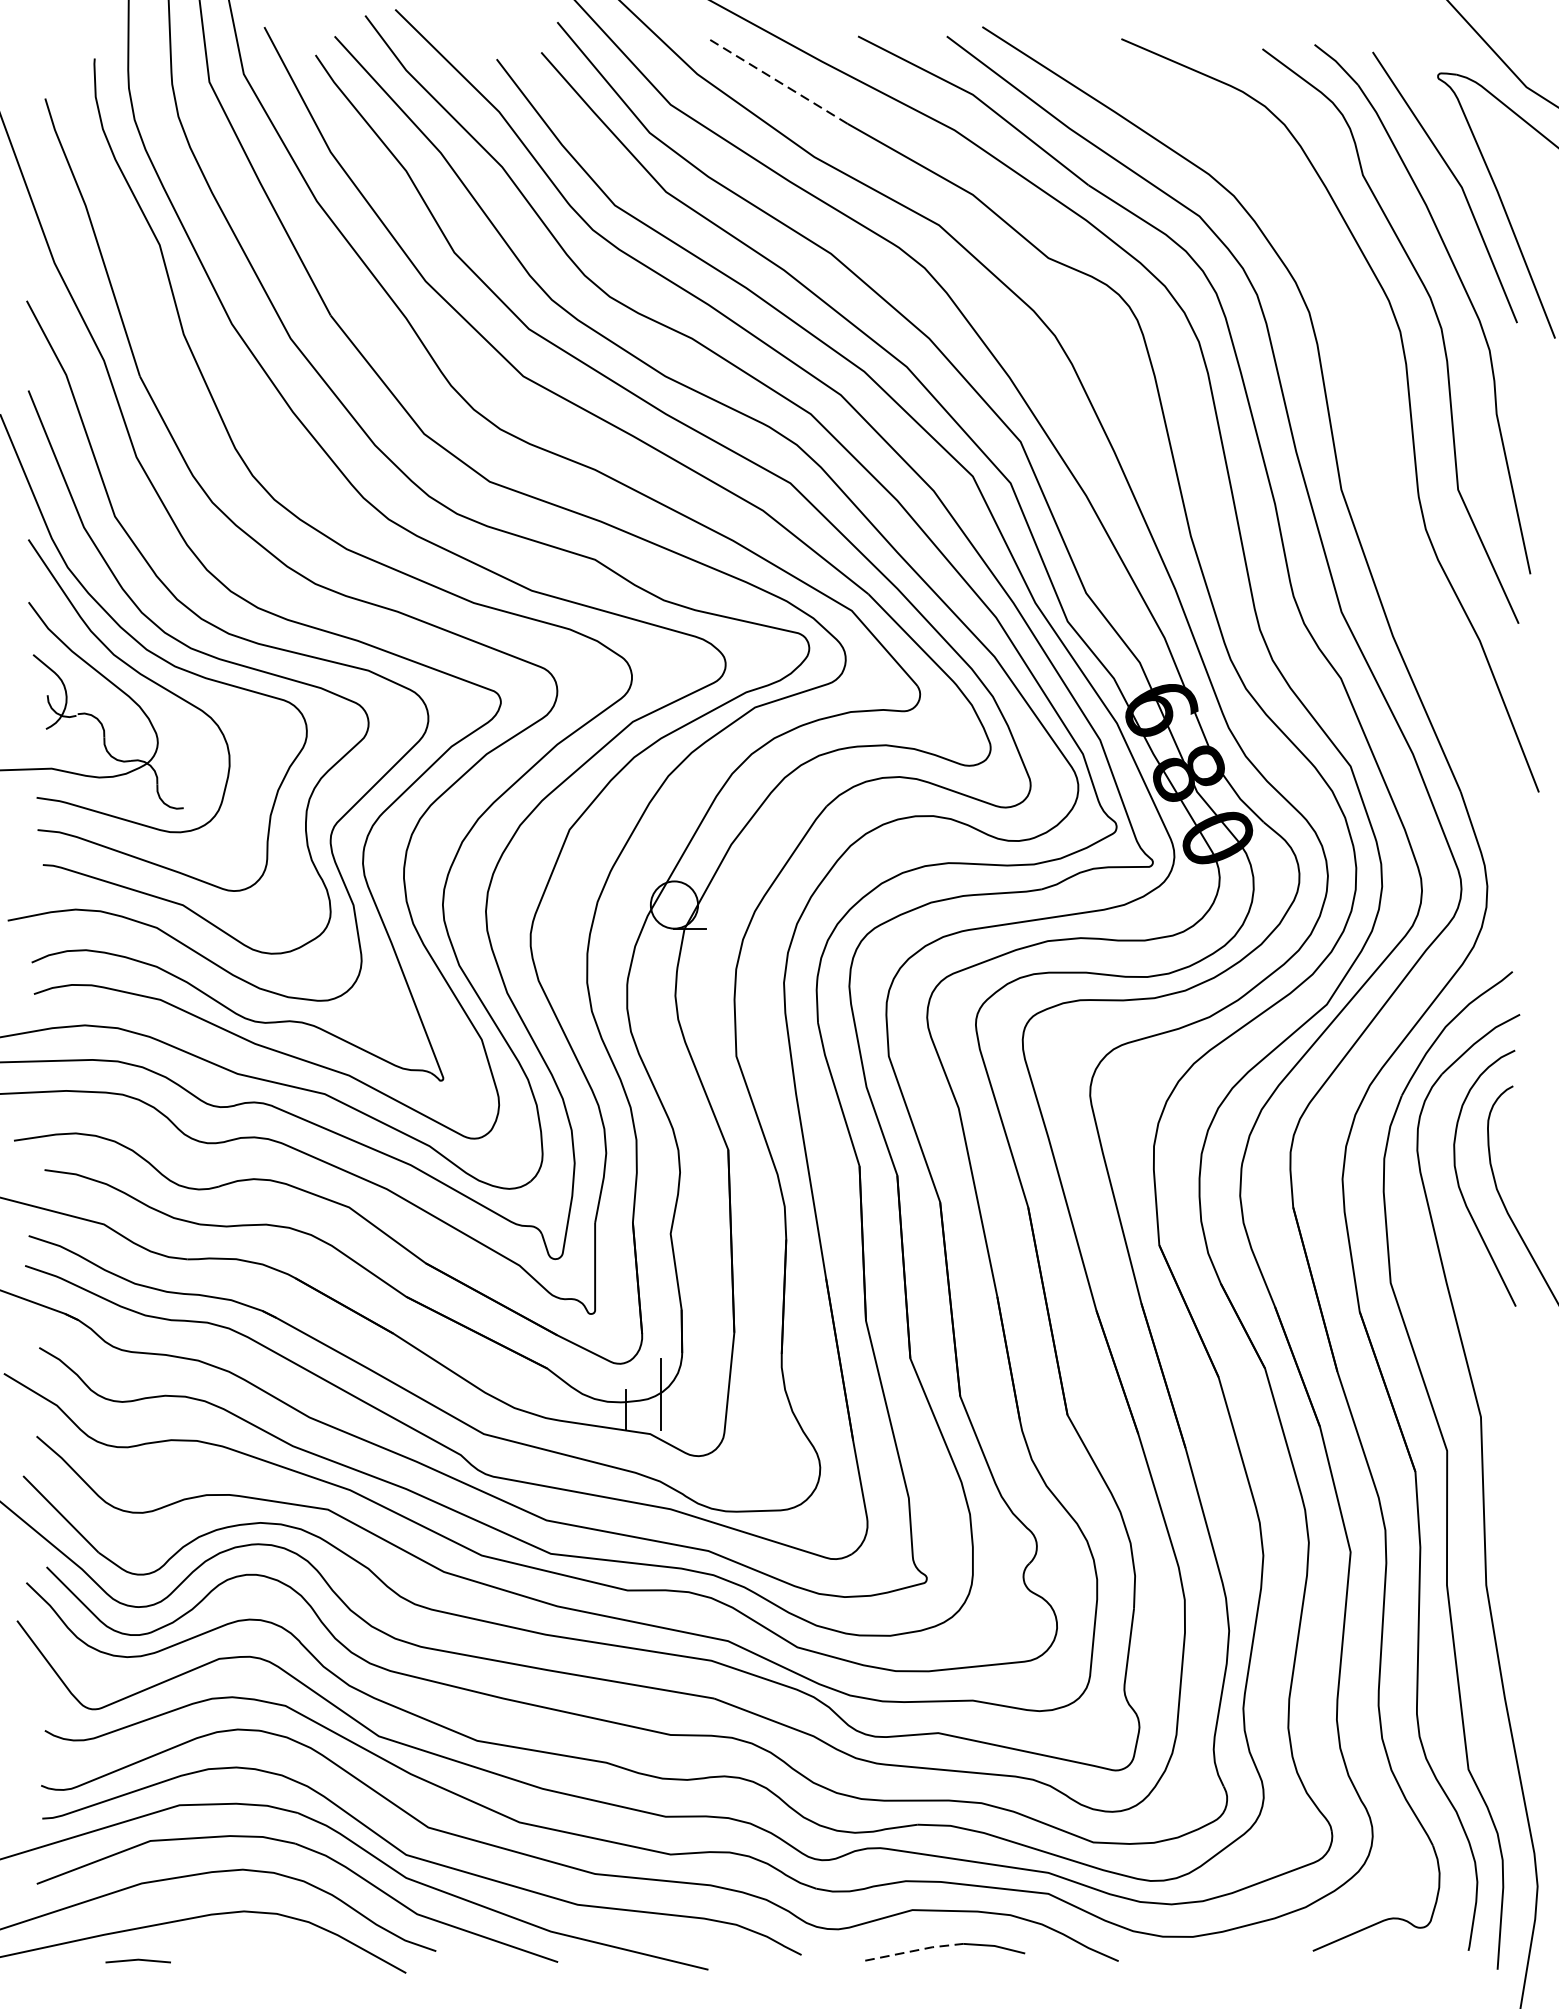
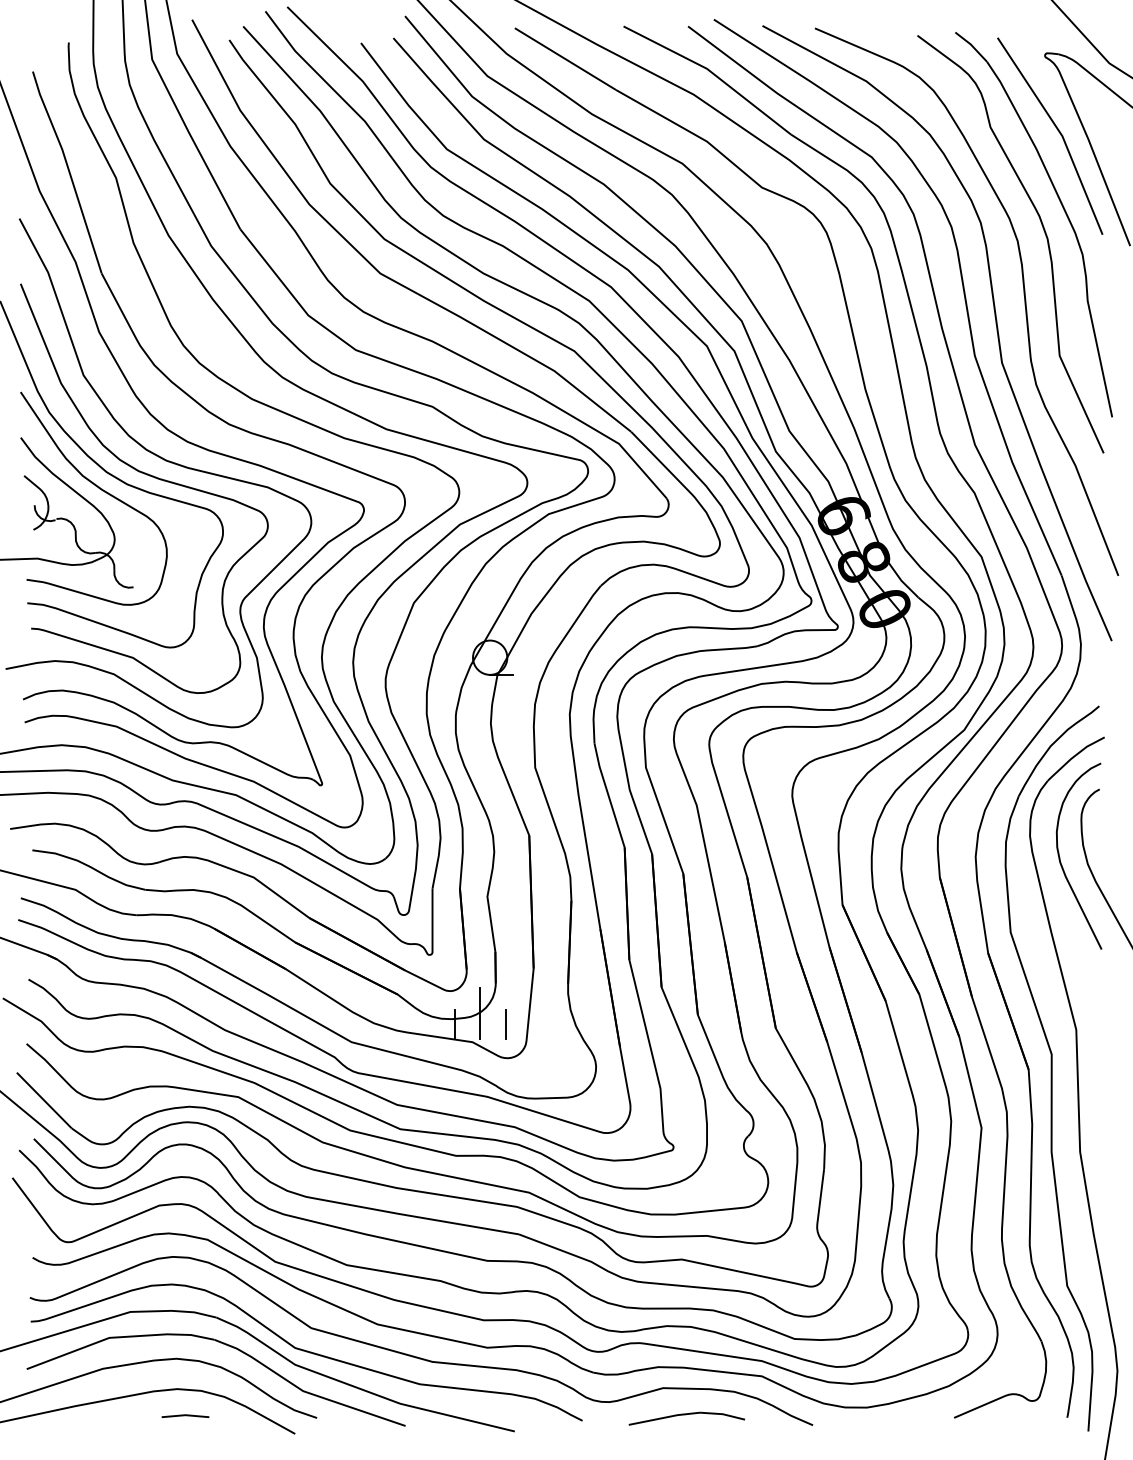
line: (778, 80) -> (565, 58), dashed -> solid
curve: (1369, 446) -> (995, 324), added
line: (696, 1409) -> (506, 1024), added
line: (914, 1950) -> (664, 1417), dashed -> solid
line: (138, 1960) -> (185, 1415), moved

